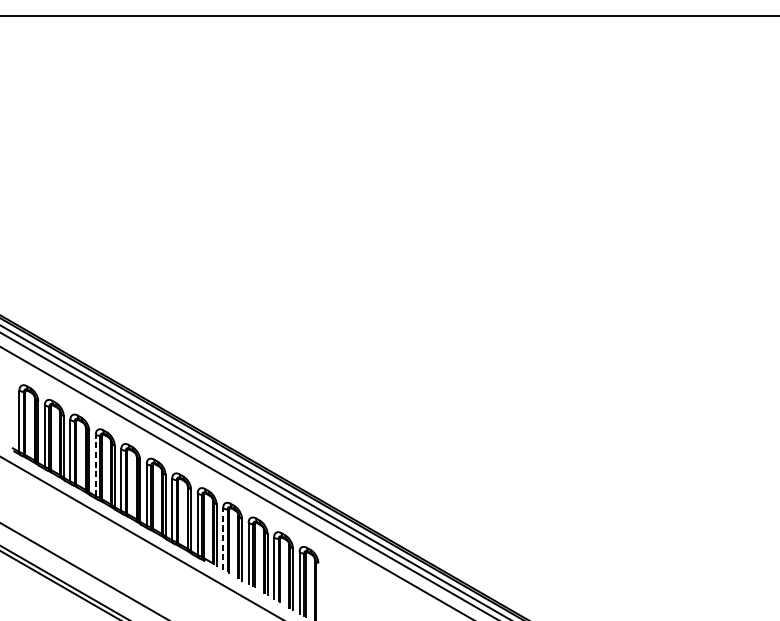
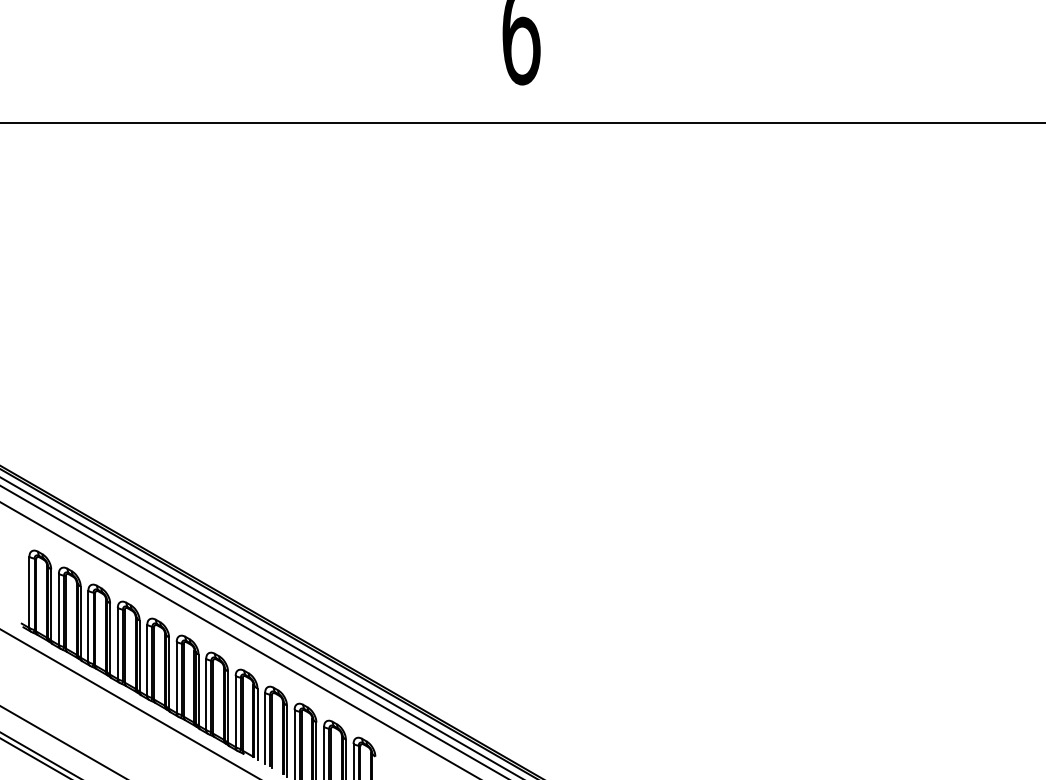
line: (95, 465) -> (117, 643), dashed -> solid
line: (223, 538) -> (265, 728), dashed -> solid

